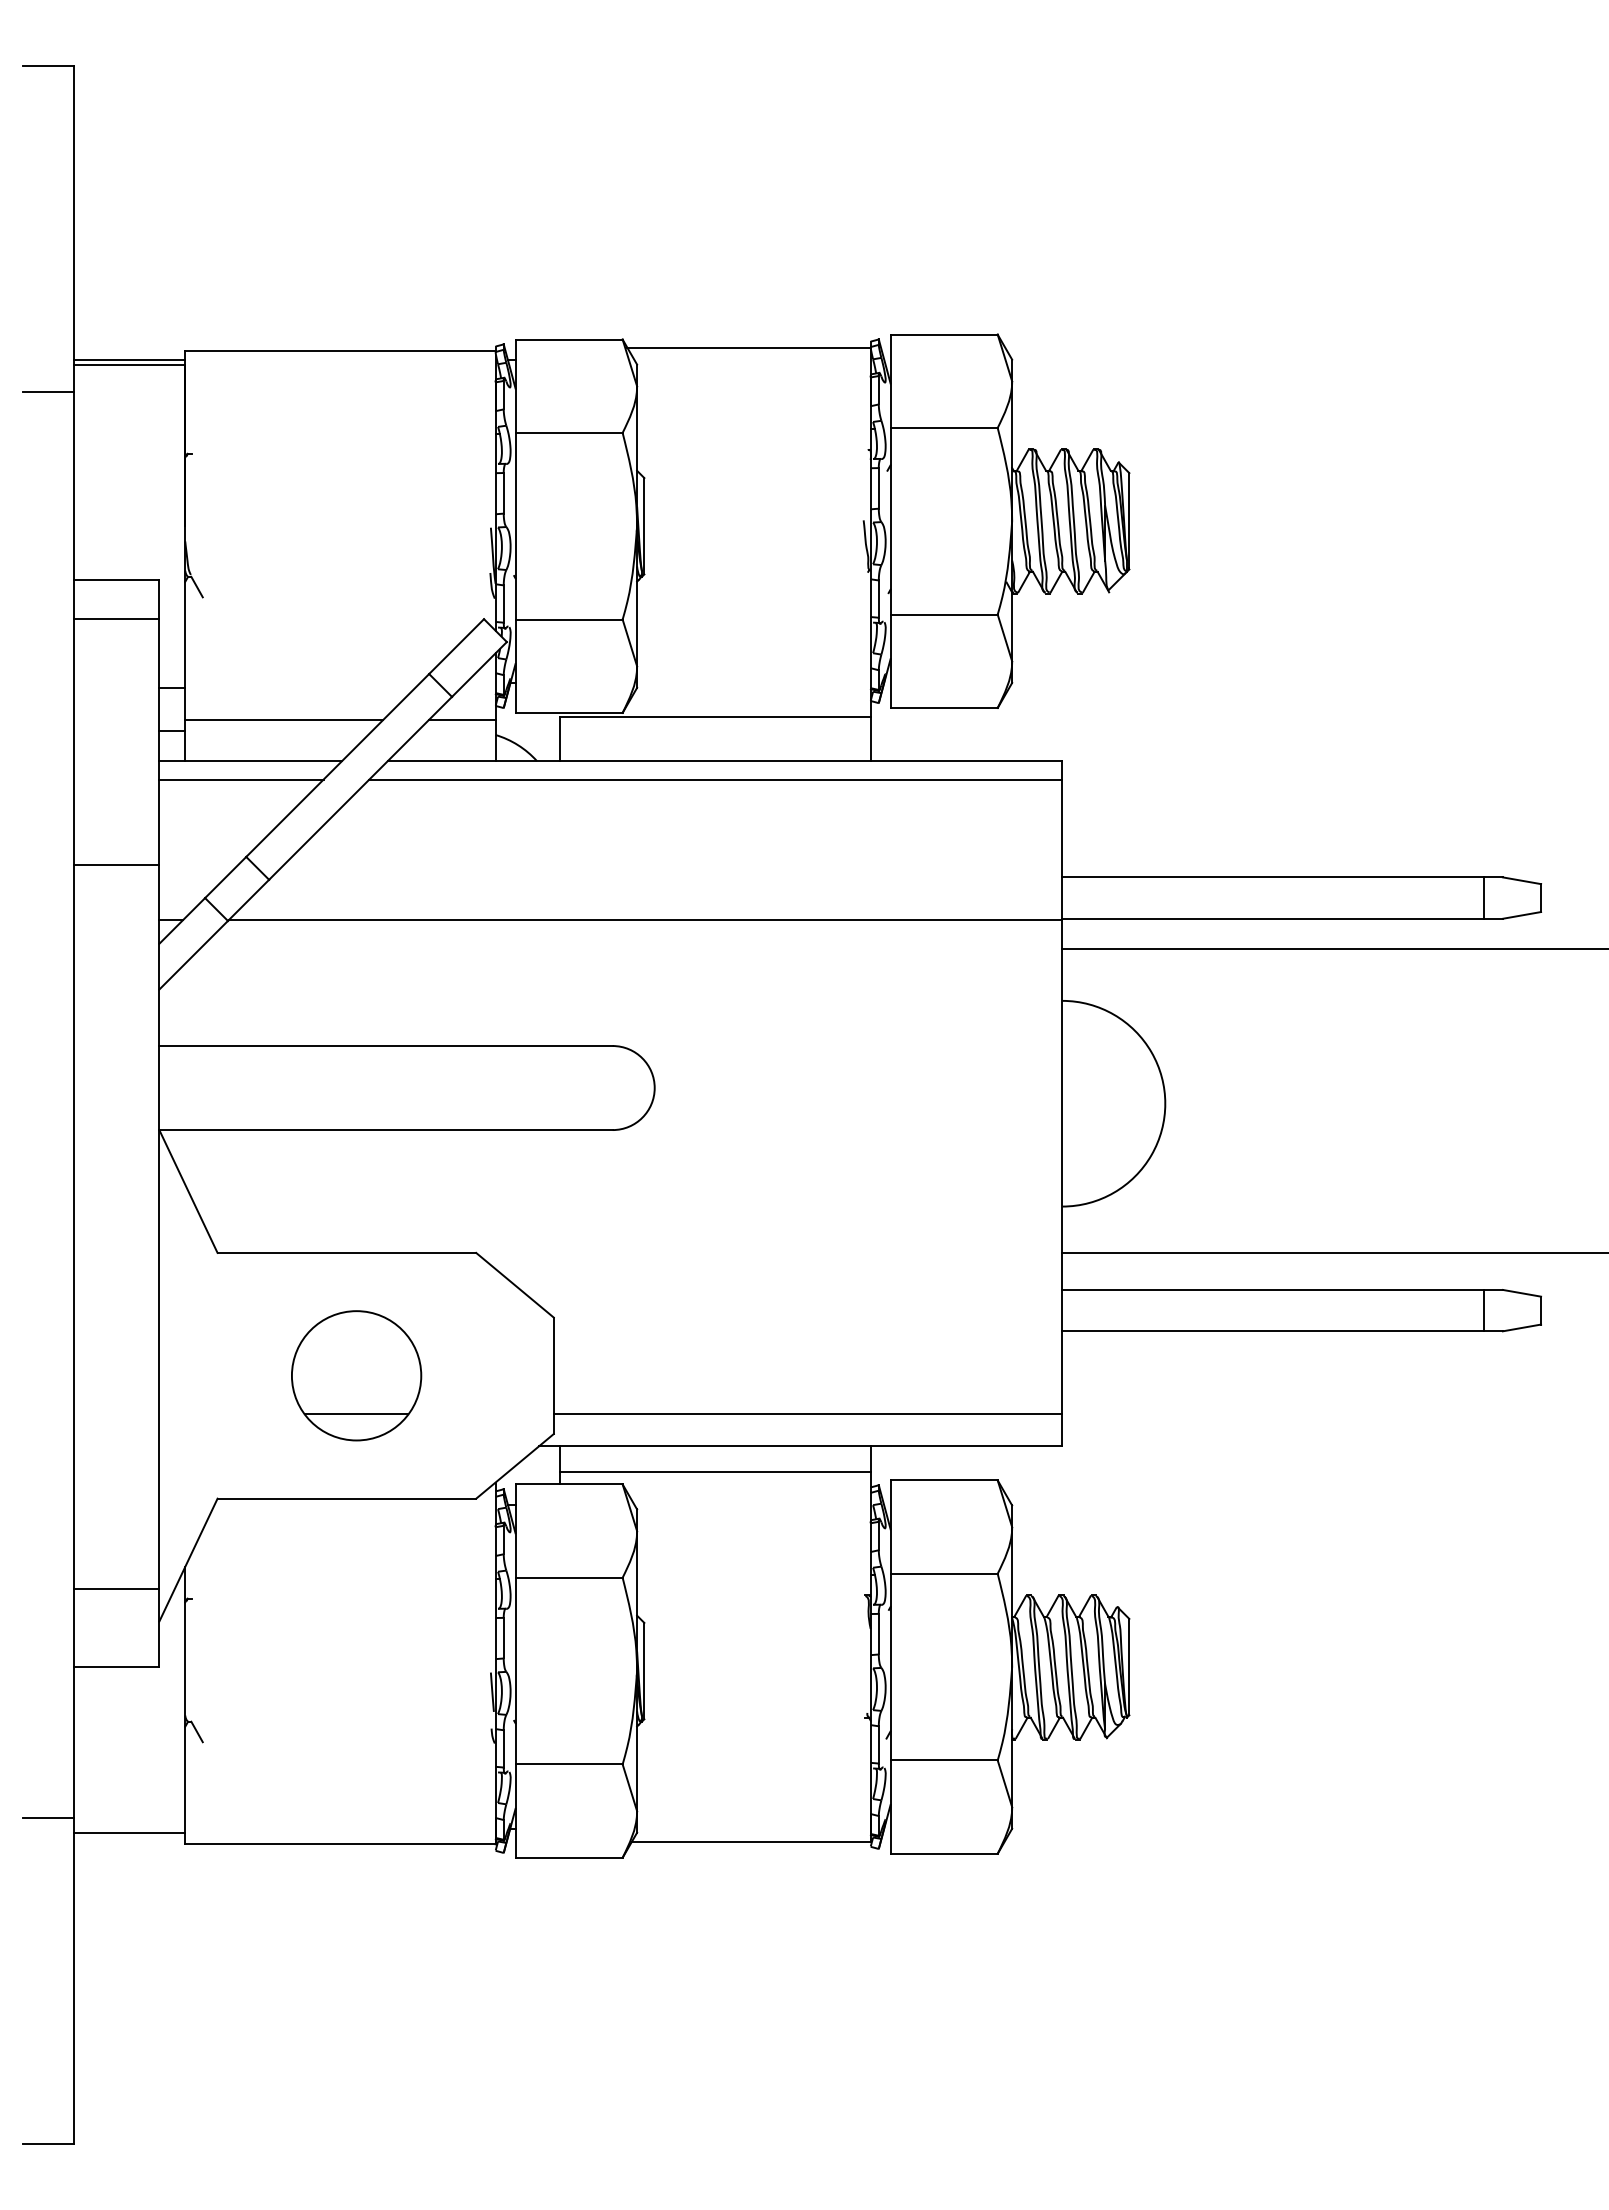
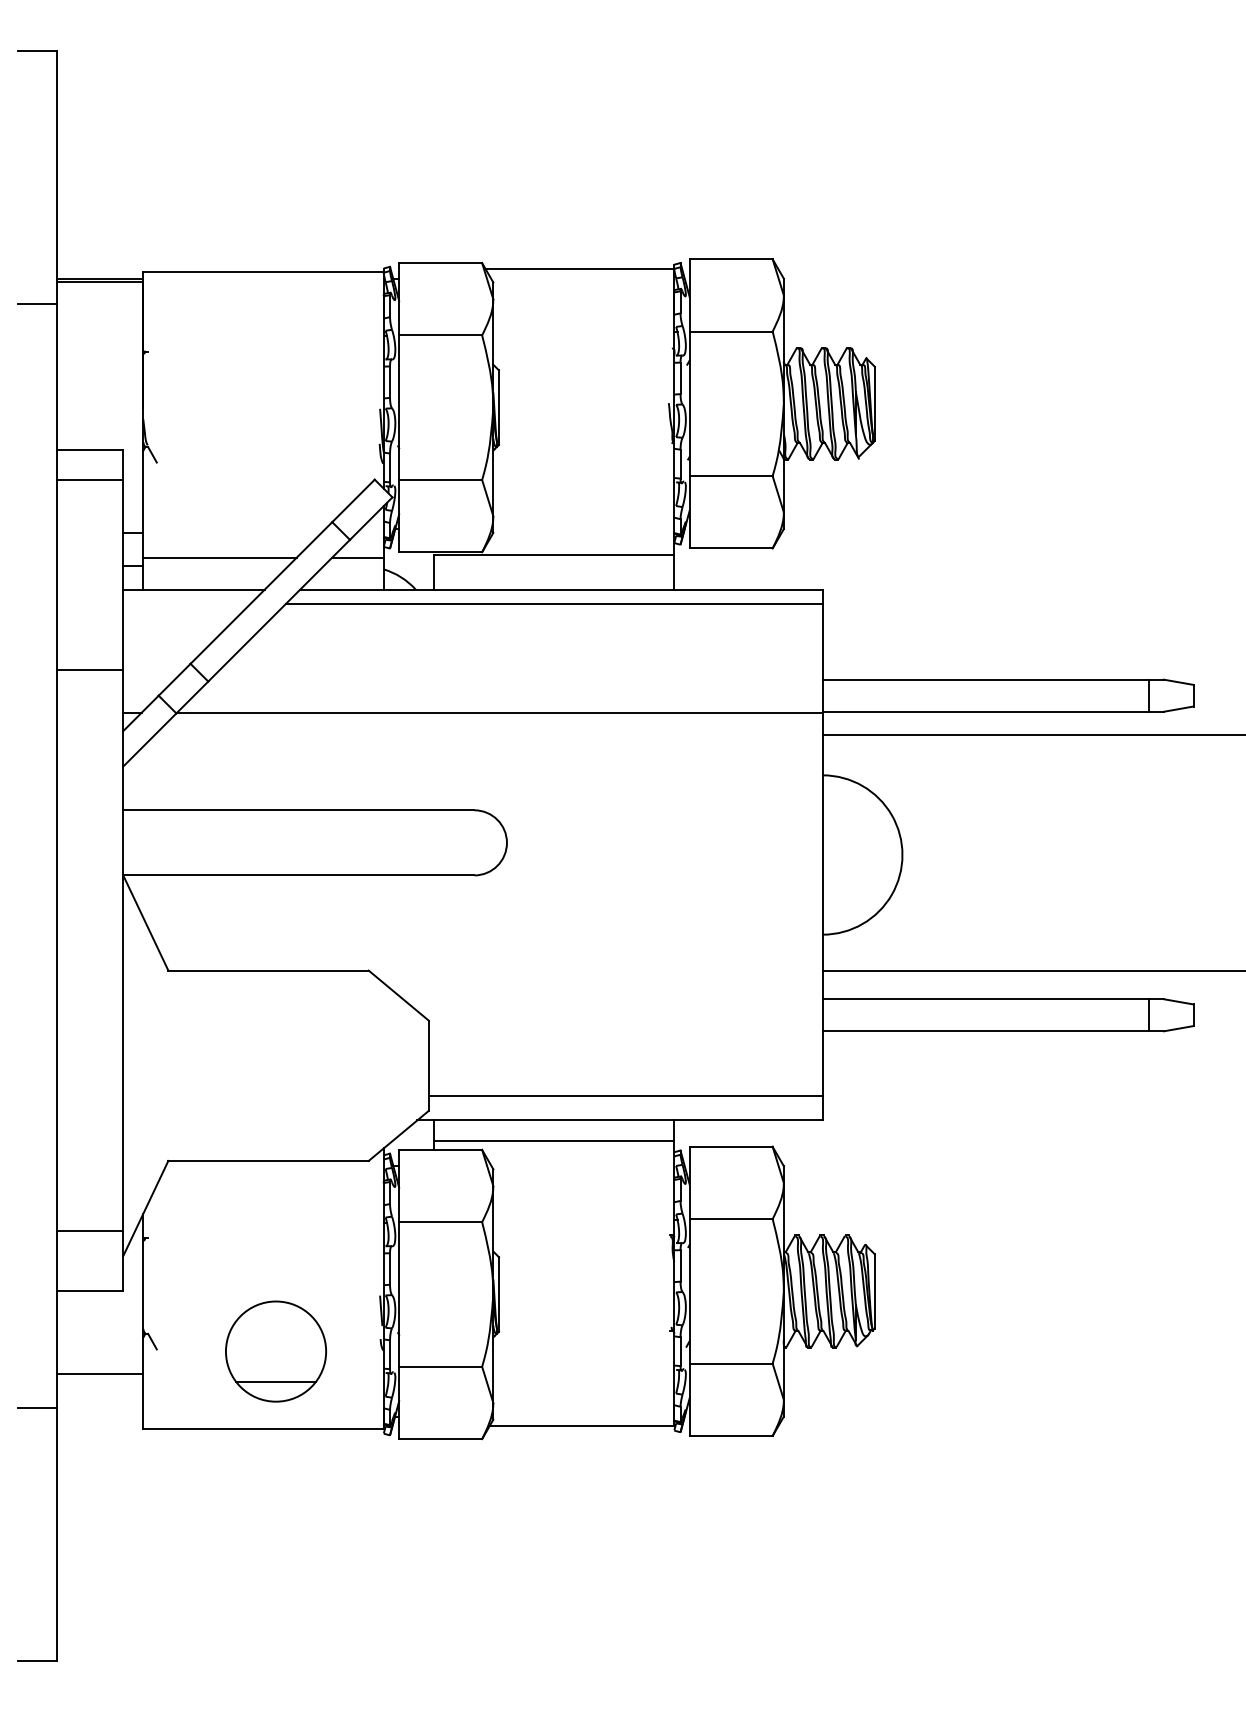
line: (241, 779) -> (186, 603), removed
part: (356, 1375) -> (275, 1351), moved
line: (129, 1832) -> (100, 1373), moved

